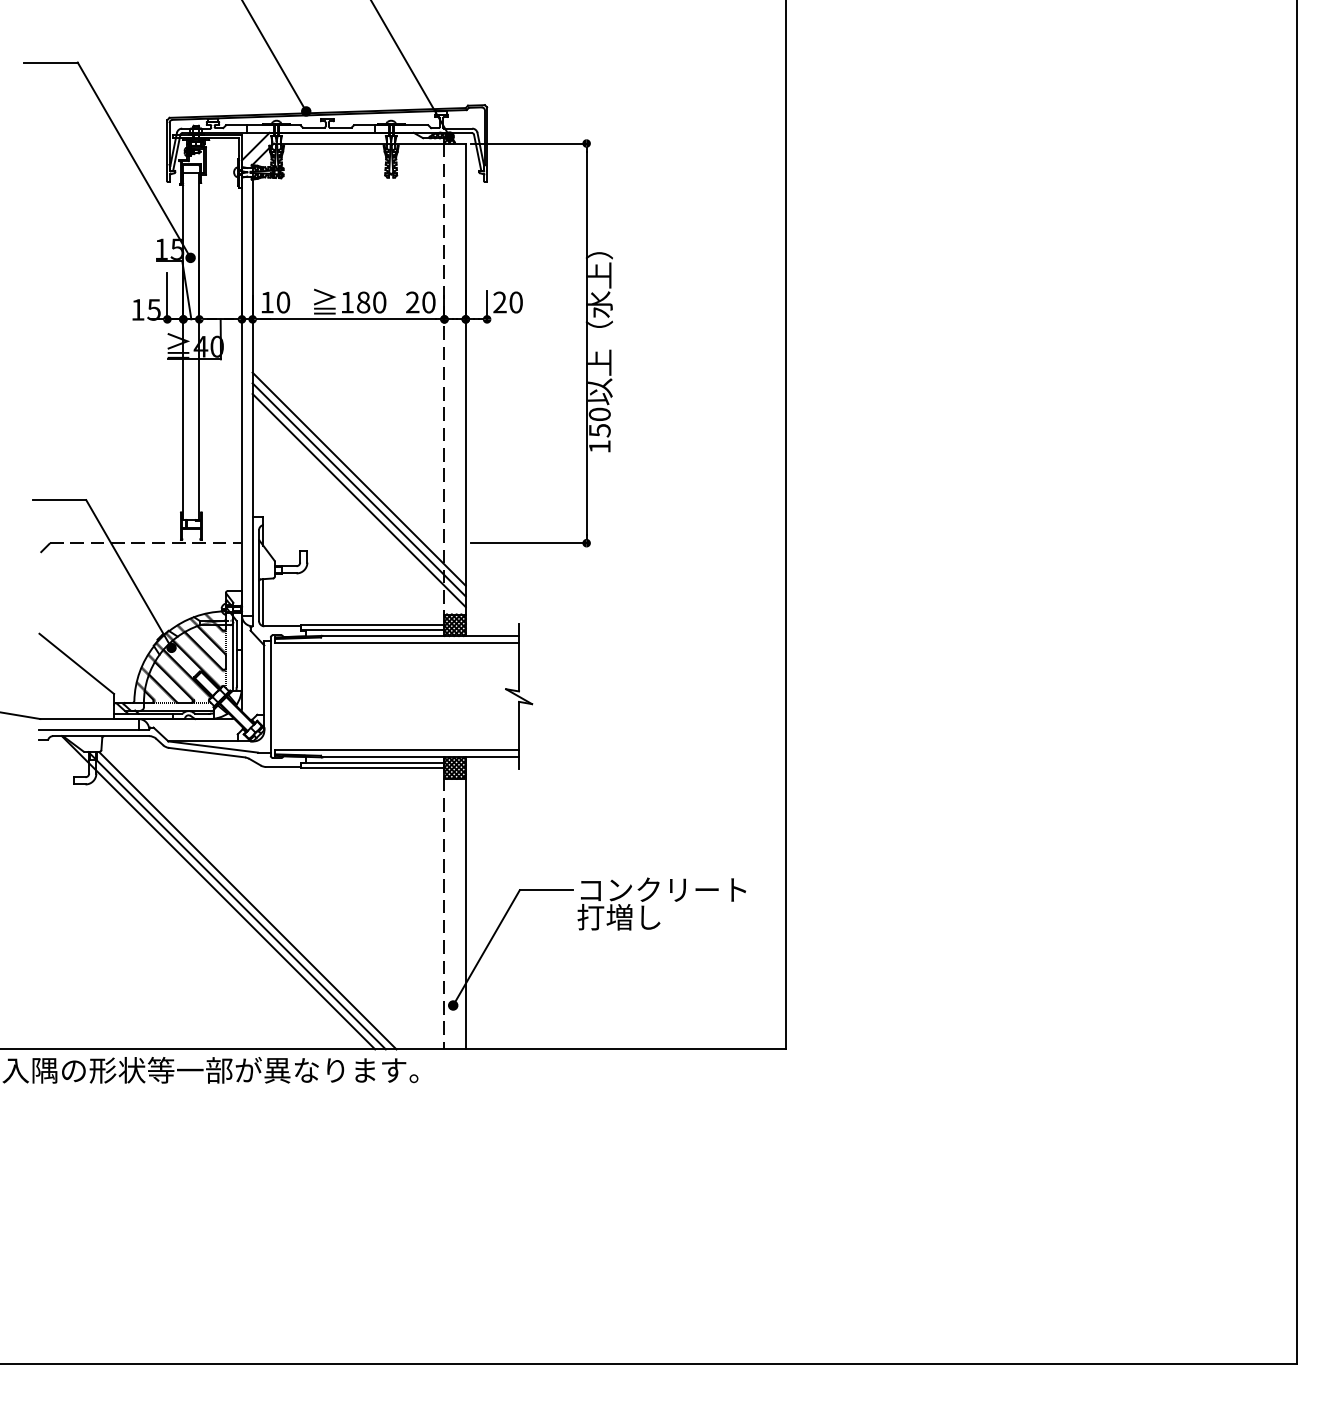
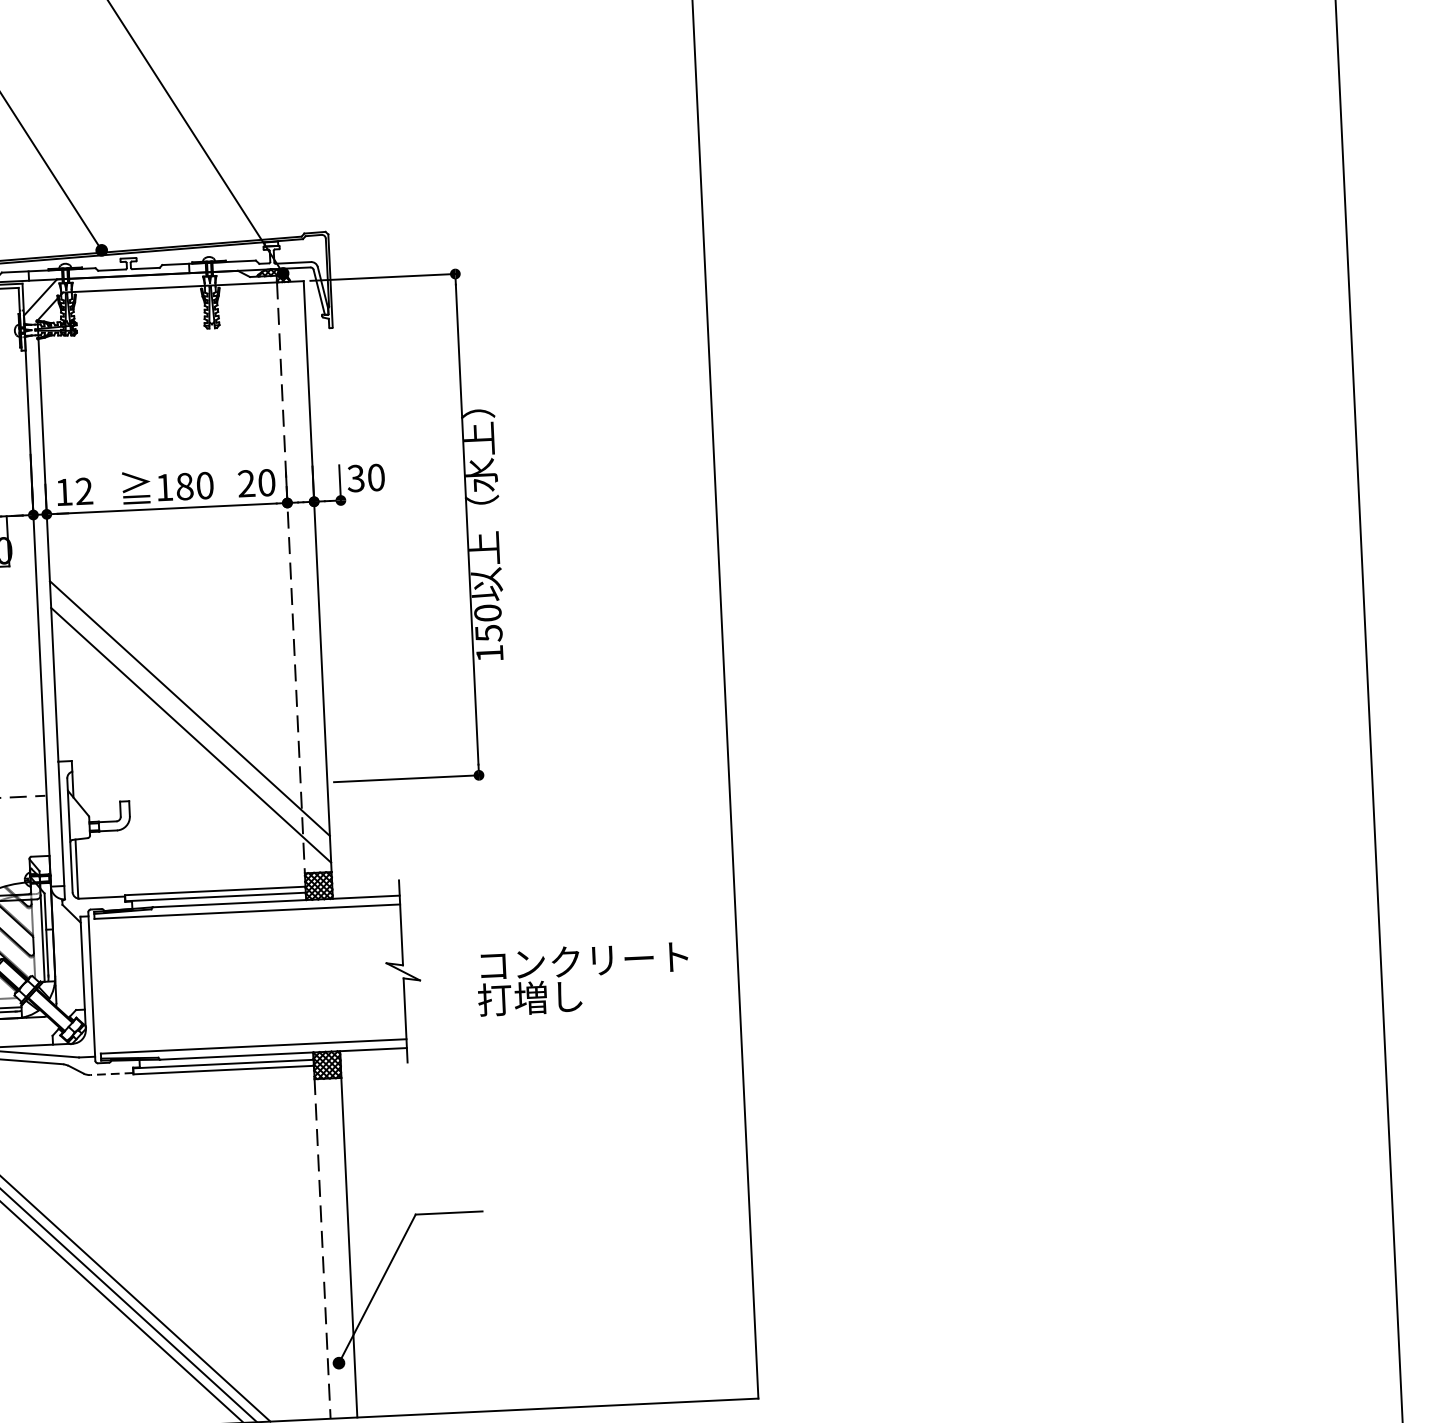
text: (283, 302) -> (84, 491), 10 -> 12
text: (499, 302) -> (355, 478), 20 -> 30
line: (358, 489) -> (189, 721), removed
line: (282, 767) -> (110, 1074), solid -> dashed
text: (661, 903) -> (582, 978), moved

